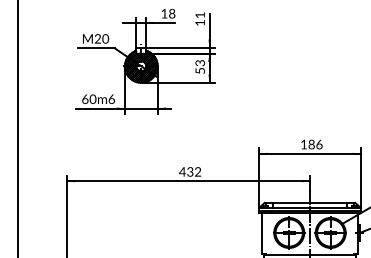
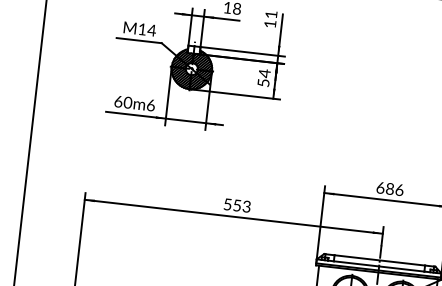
text: (101, 38) -> (146, 29), M20 -> M14
text: (200, 62) -> (265, 72), 53 -> 54
text: (303, 144) -> (380, 187), 186 -> 686
text: (190, 171) -> (237, 205), 432 -> 553

